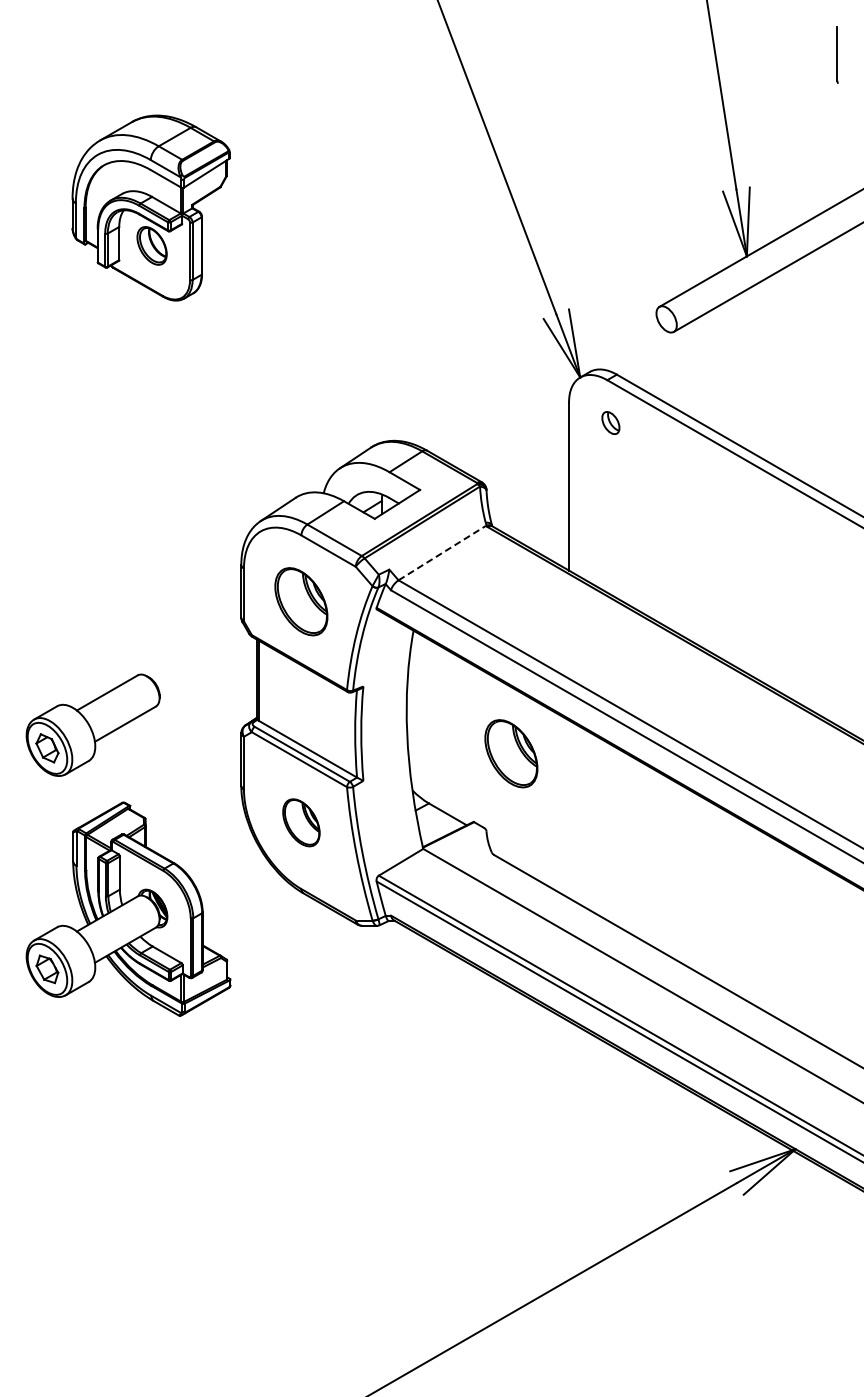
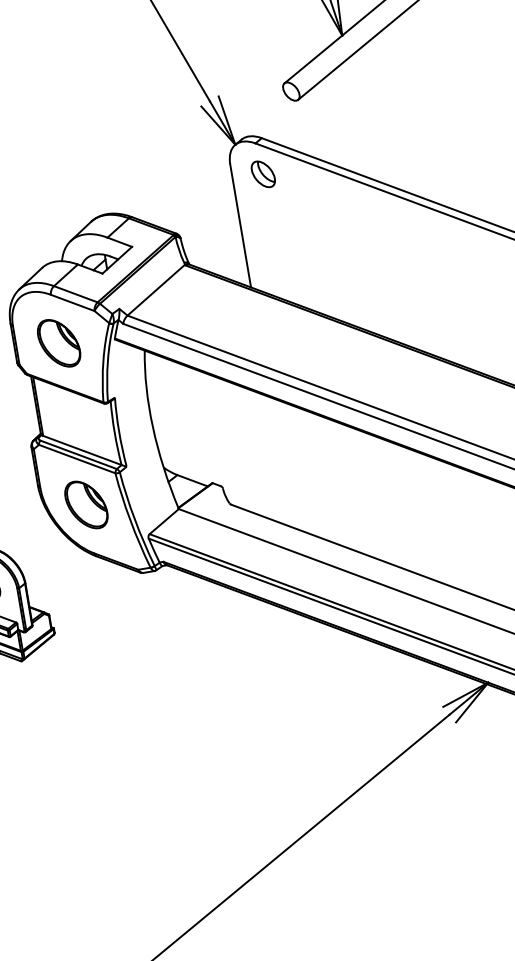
part: (610, 422) -> (263, 173), size x1.67
line: (442, 552) -> (156, 289), dashed -> solid
part: (511, 753) -> (231, 428), removed
part: (301, 822) -> (86, 504), size x1.43

